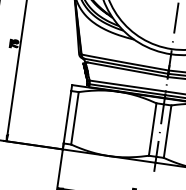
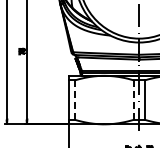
line: (75, 118) -> (75, 100), solid -> dashed
line: (152, 130) -> (133, 100), solid -> dashed

